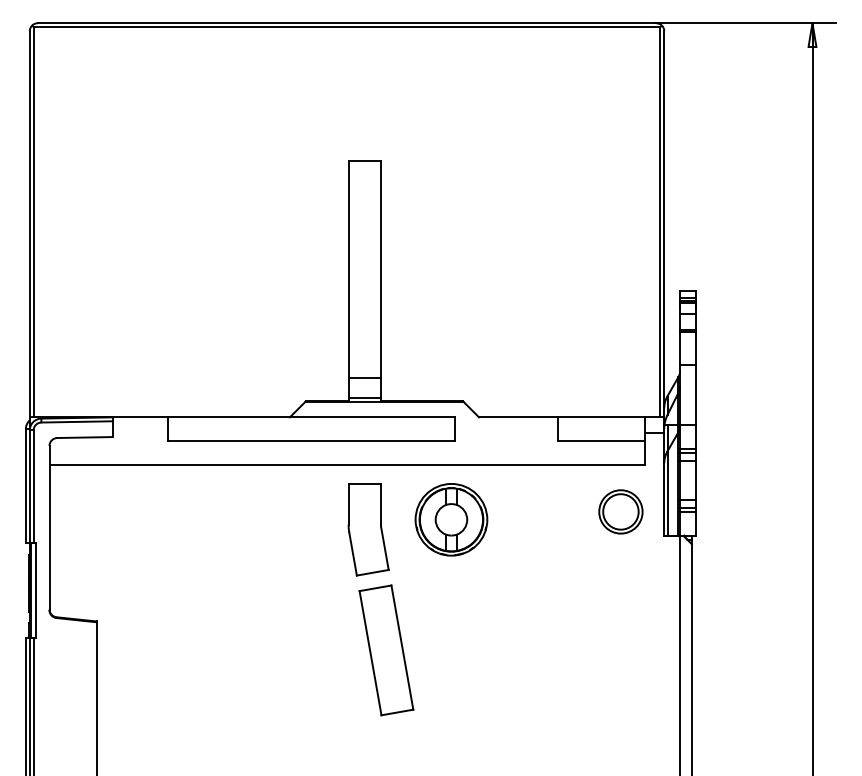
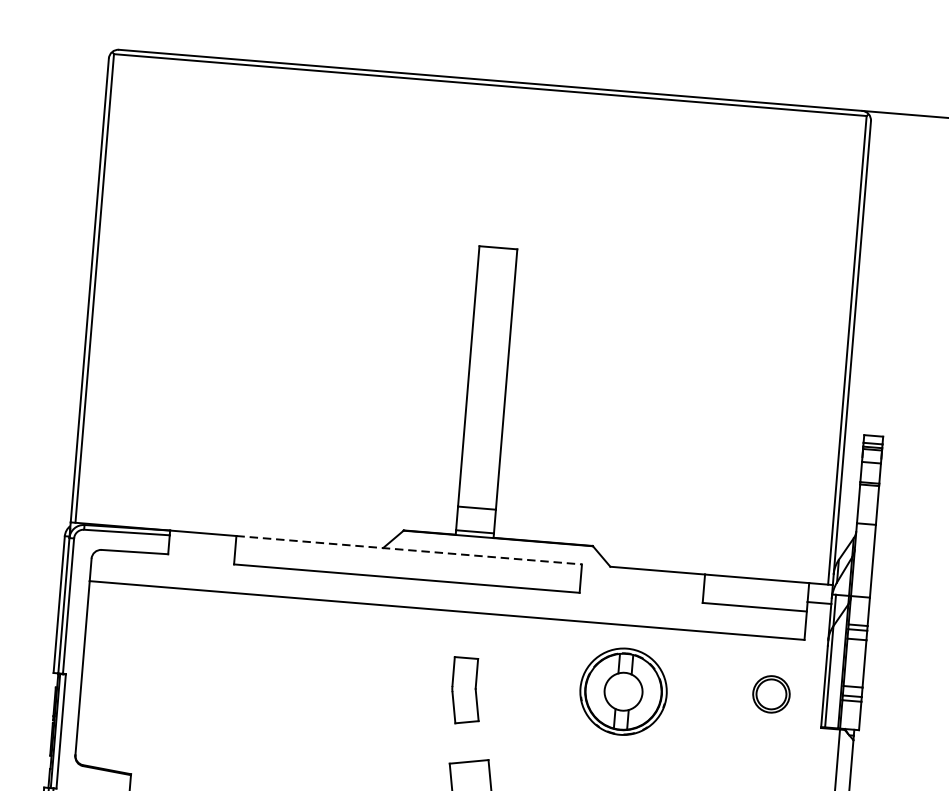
line: (311, 417) -> (409, 550), solid -> dashed
part: (620, 511) -> (770, 693), size x0.7
part: (451, 519) -> (623, 691), moved
part: (368, 529) -> (466, 690), size x0.6

